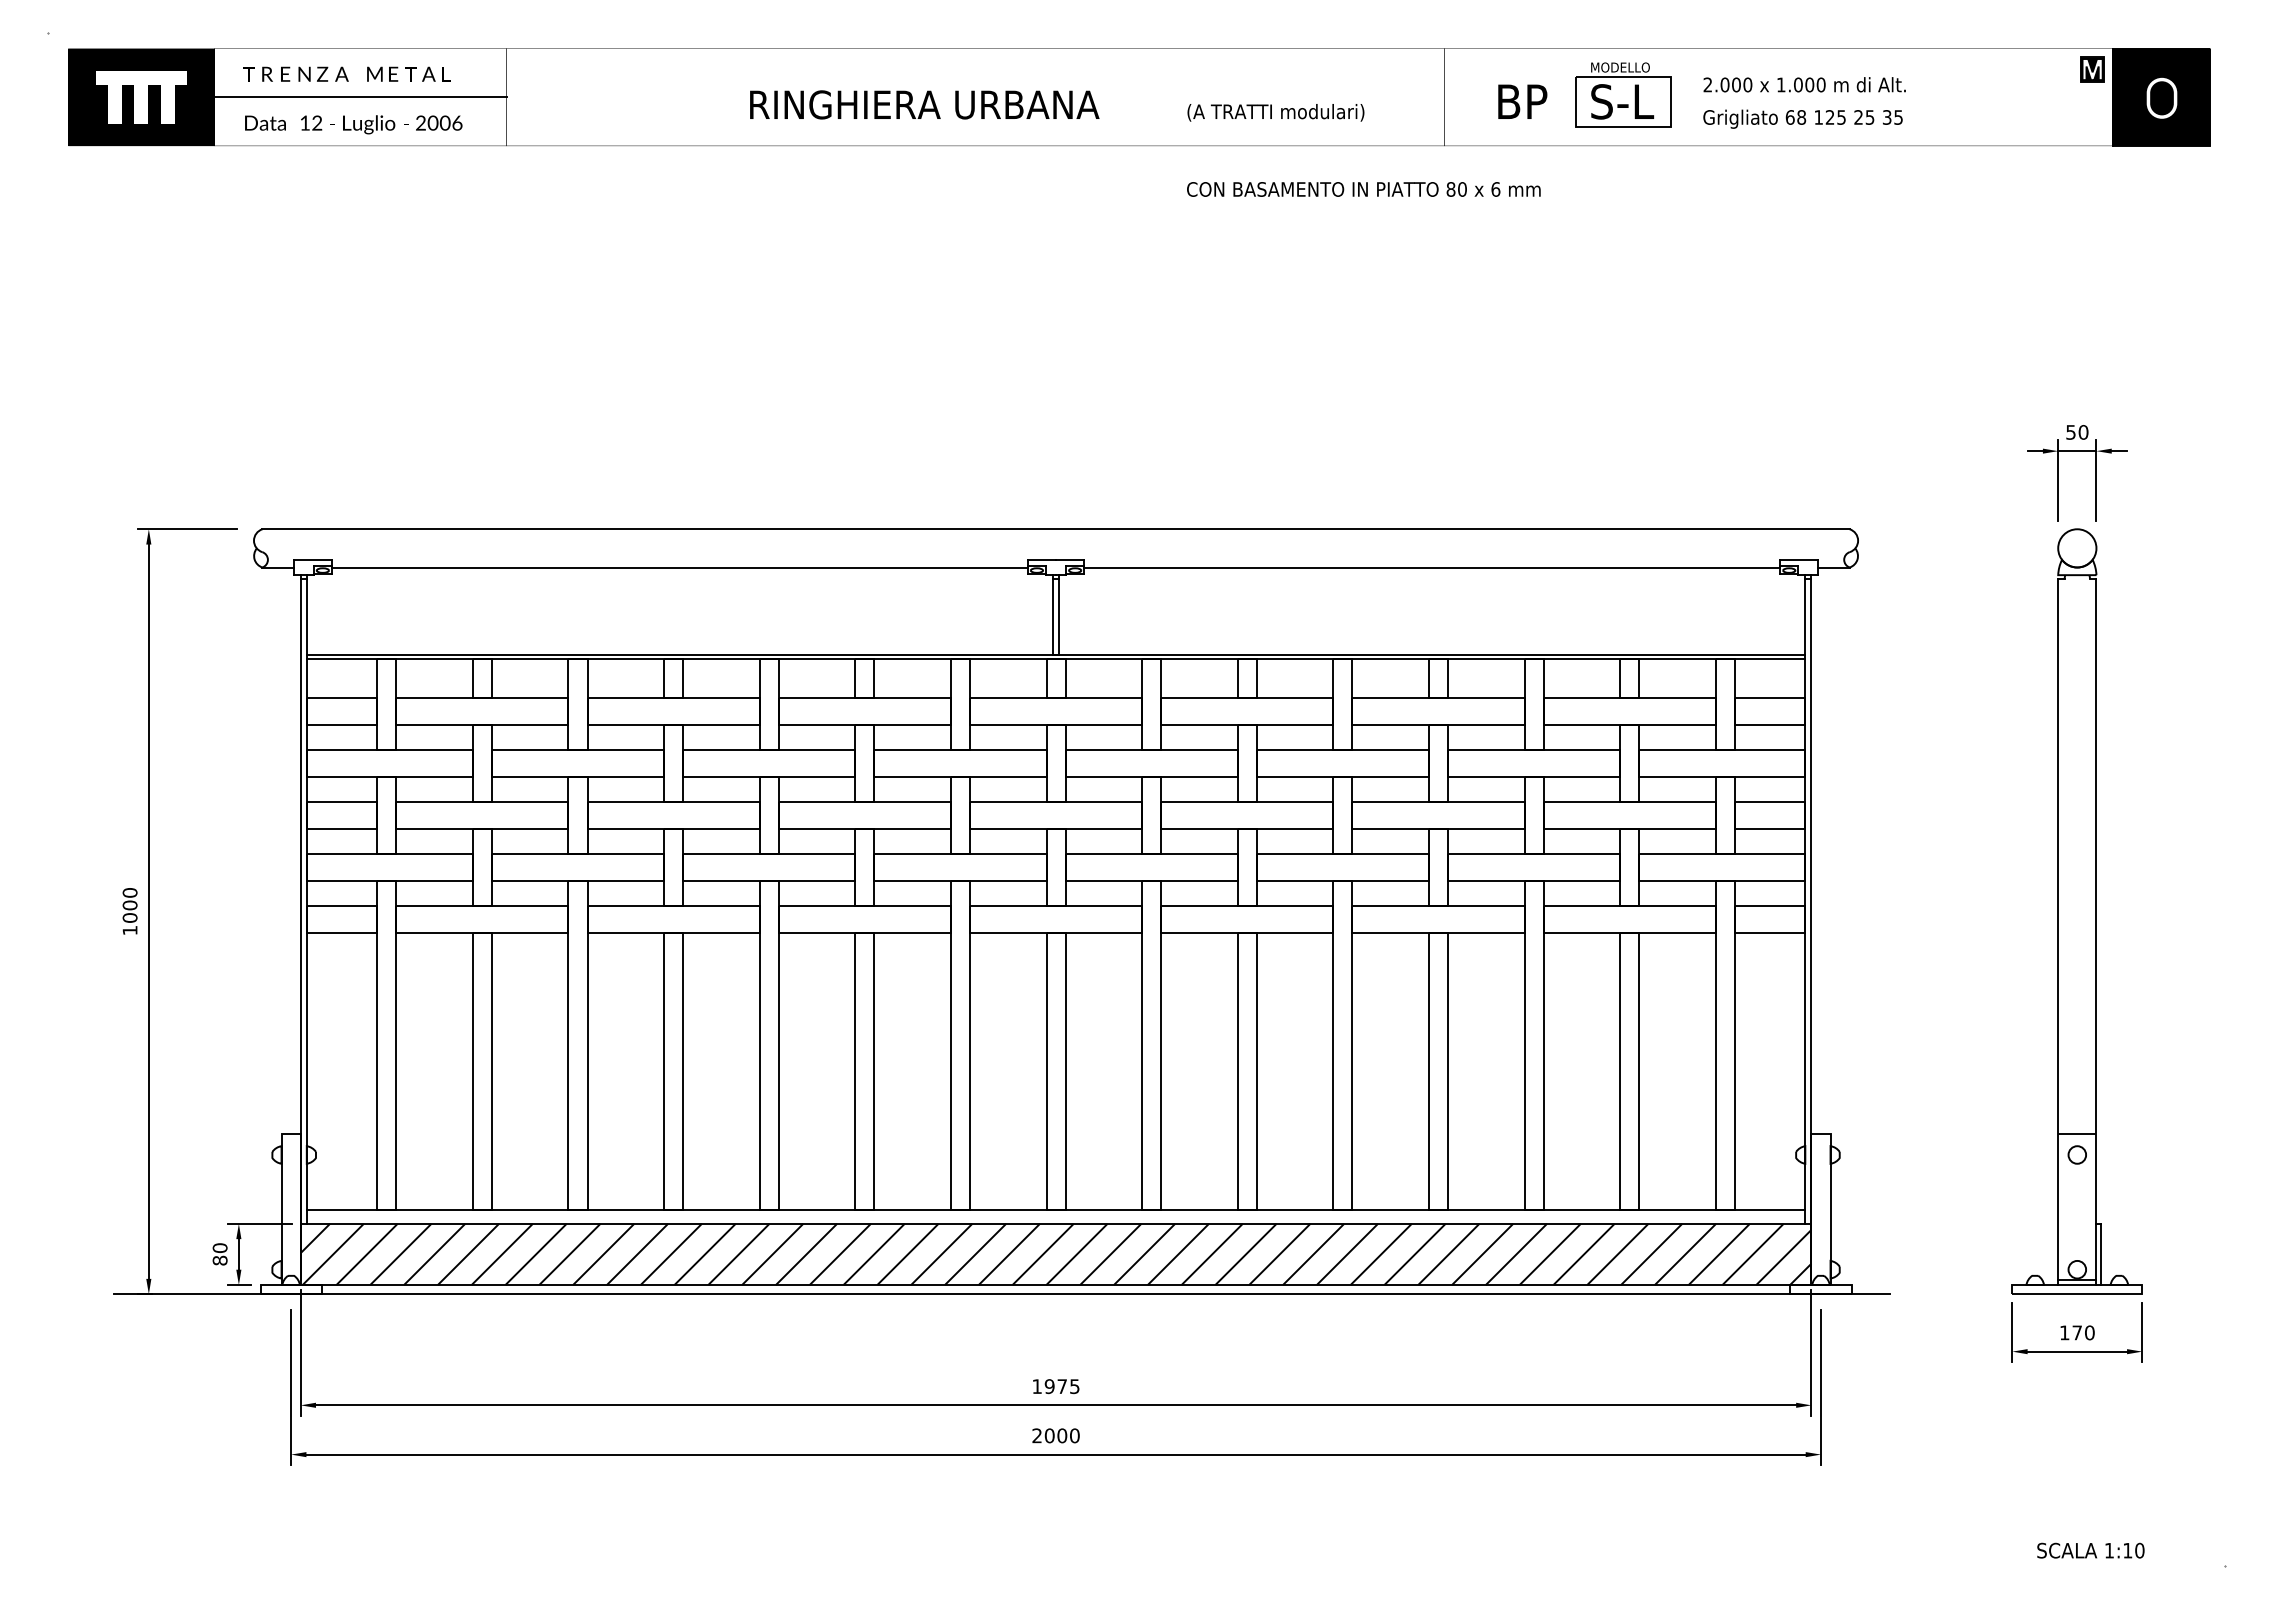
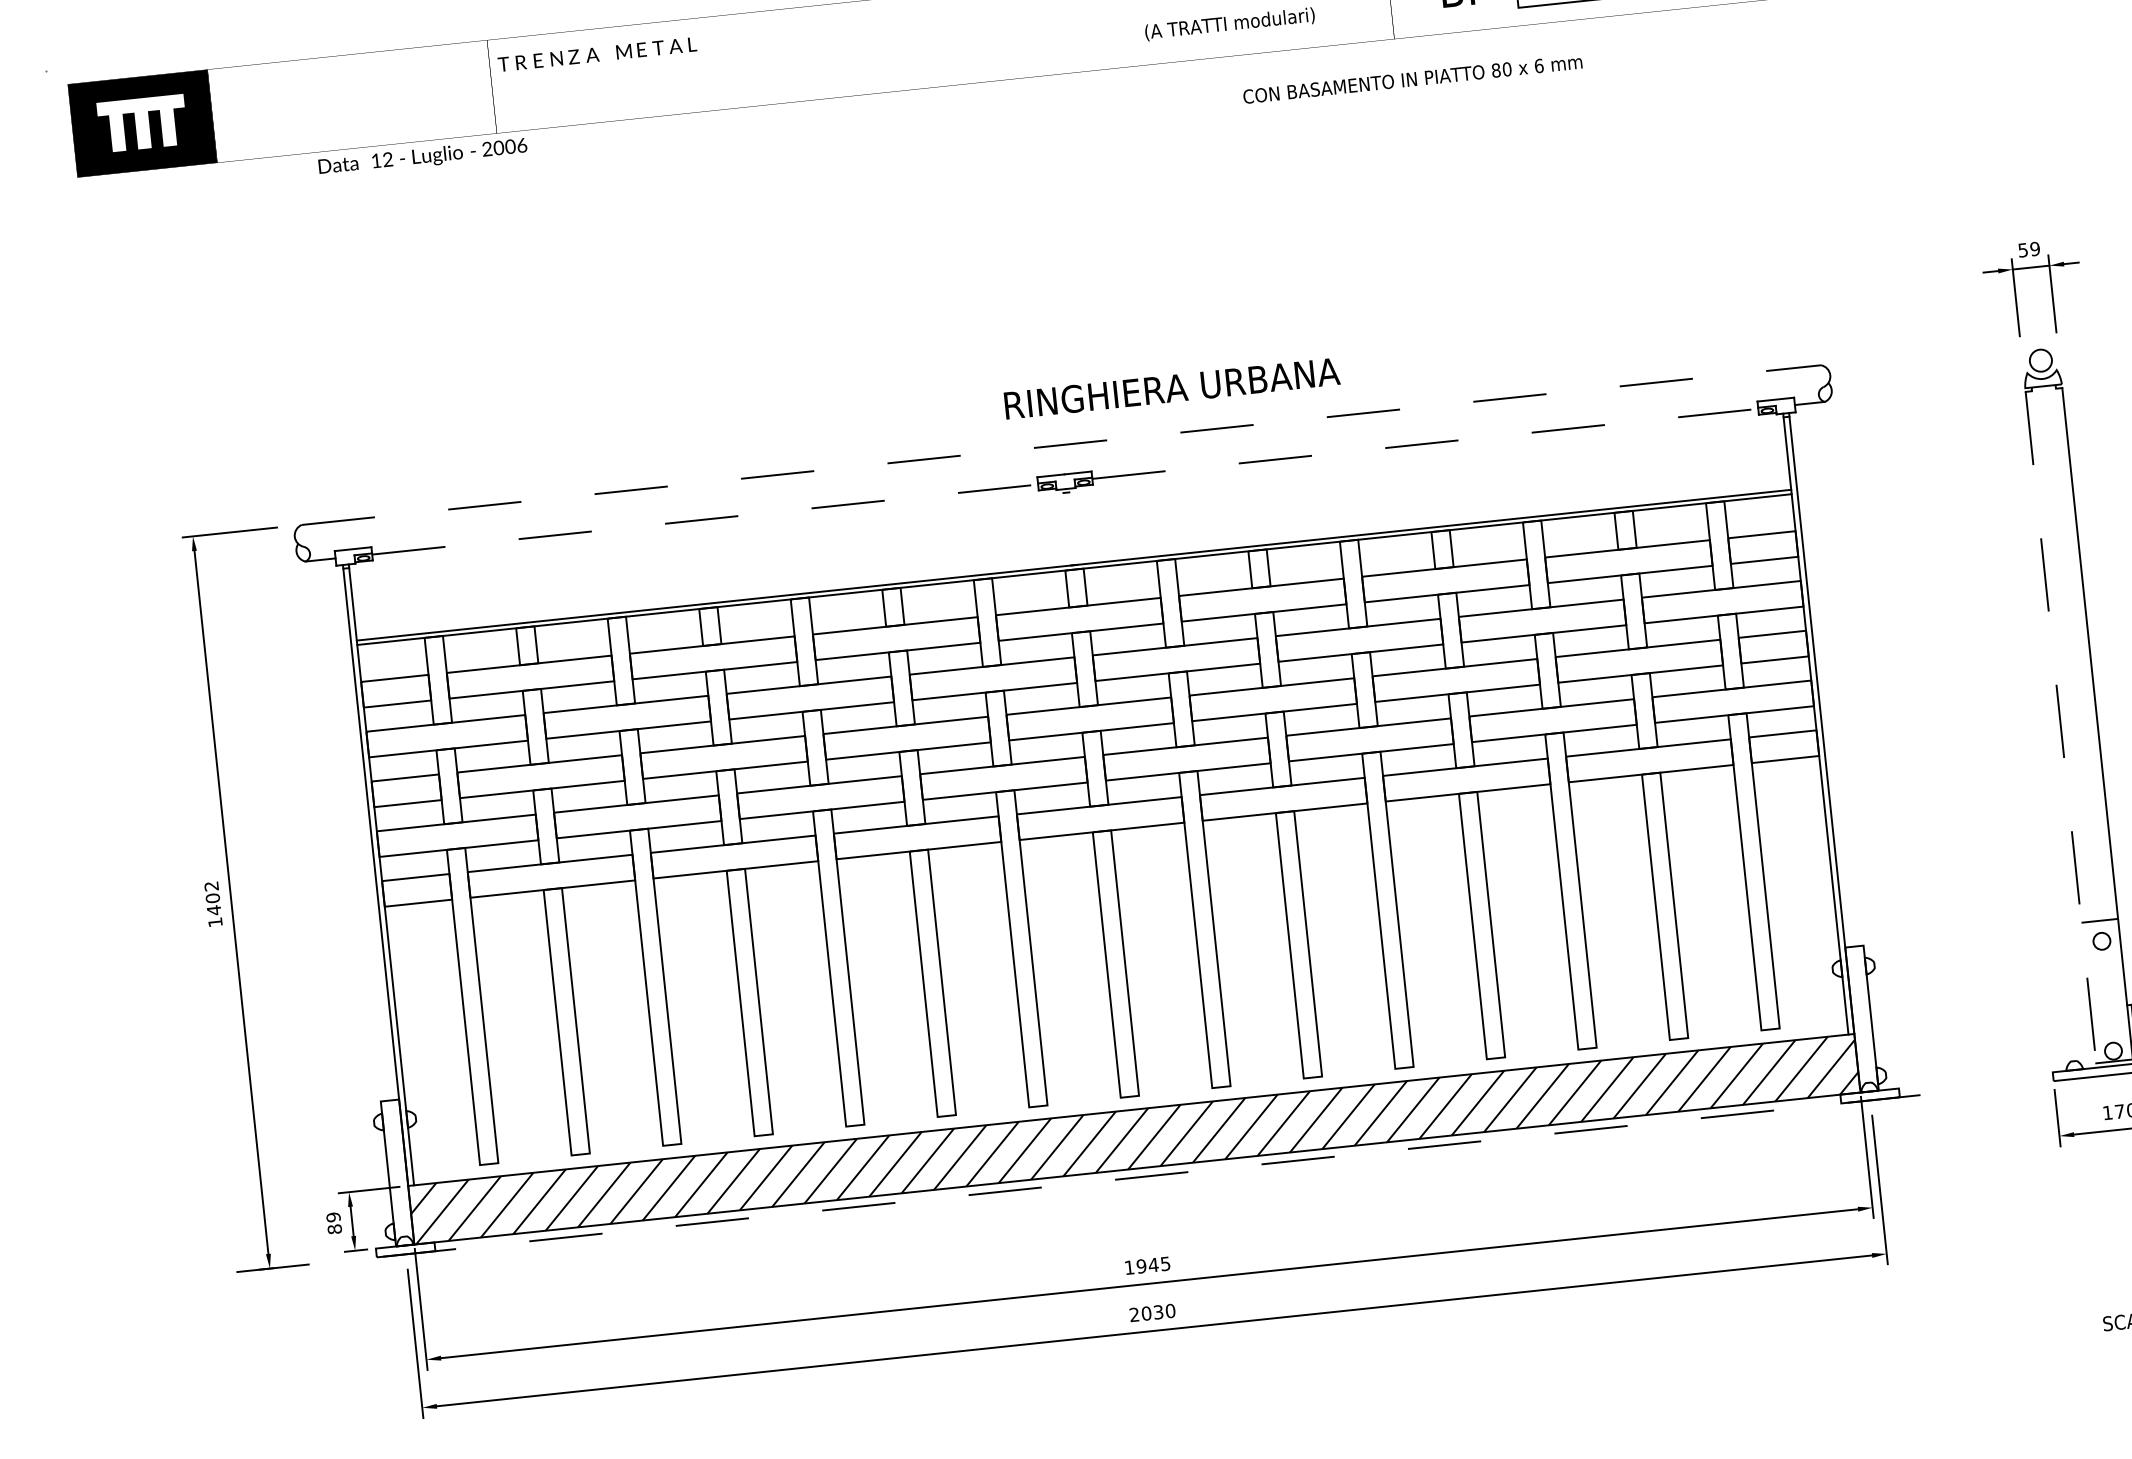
text: (346, 73) -> (596, 53), moved
line: (360, 97) -> (352, 101), removed
text: (924, 104) -> (1171, 388), moved
text: (353, 124) -> (422, 157), moved
text: (1363, 189) -> (1412, 79), moved
text: (2083, 432) -> (2035, 249), 50 -> 59
line: (1056, 529) -> (1061, 445), solid -> dashed
circle: (2077, 548) -> (2041, 360), size x0.6
line: (679, 567) -> (704, 519), solid -> dashed
line: (1432, 567) -> (1425, 443), solid -> dashed
line: (1053, 614) -> (1067, 526), removed
line: (1059, 614) -> (1073, 526), removed
text: (129, 905) -> (212, 898), 1000 -> 1402
line: (2058, 932) -> (2061, 730), solid -> dashed
line: (1055, 1210) -> (1129, 1097), removed
text: (220, 1248) -> (333, 1217), 80 -> 89
line: (1002, 1294) -> (1087, 1183), solid -> dashed
text: (1062, 1386) -> (1153, 1265), 1975 -> 1945
text: (1062, 1435) -> (1158, 1311), 2000 -> 2030

